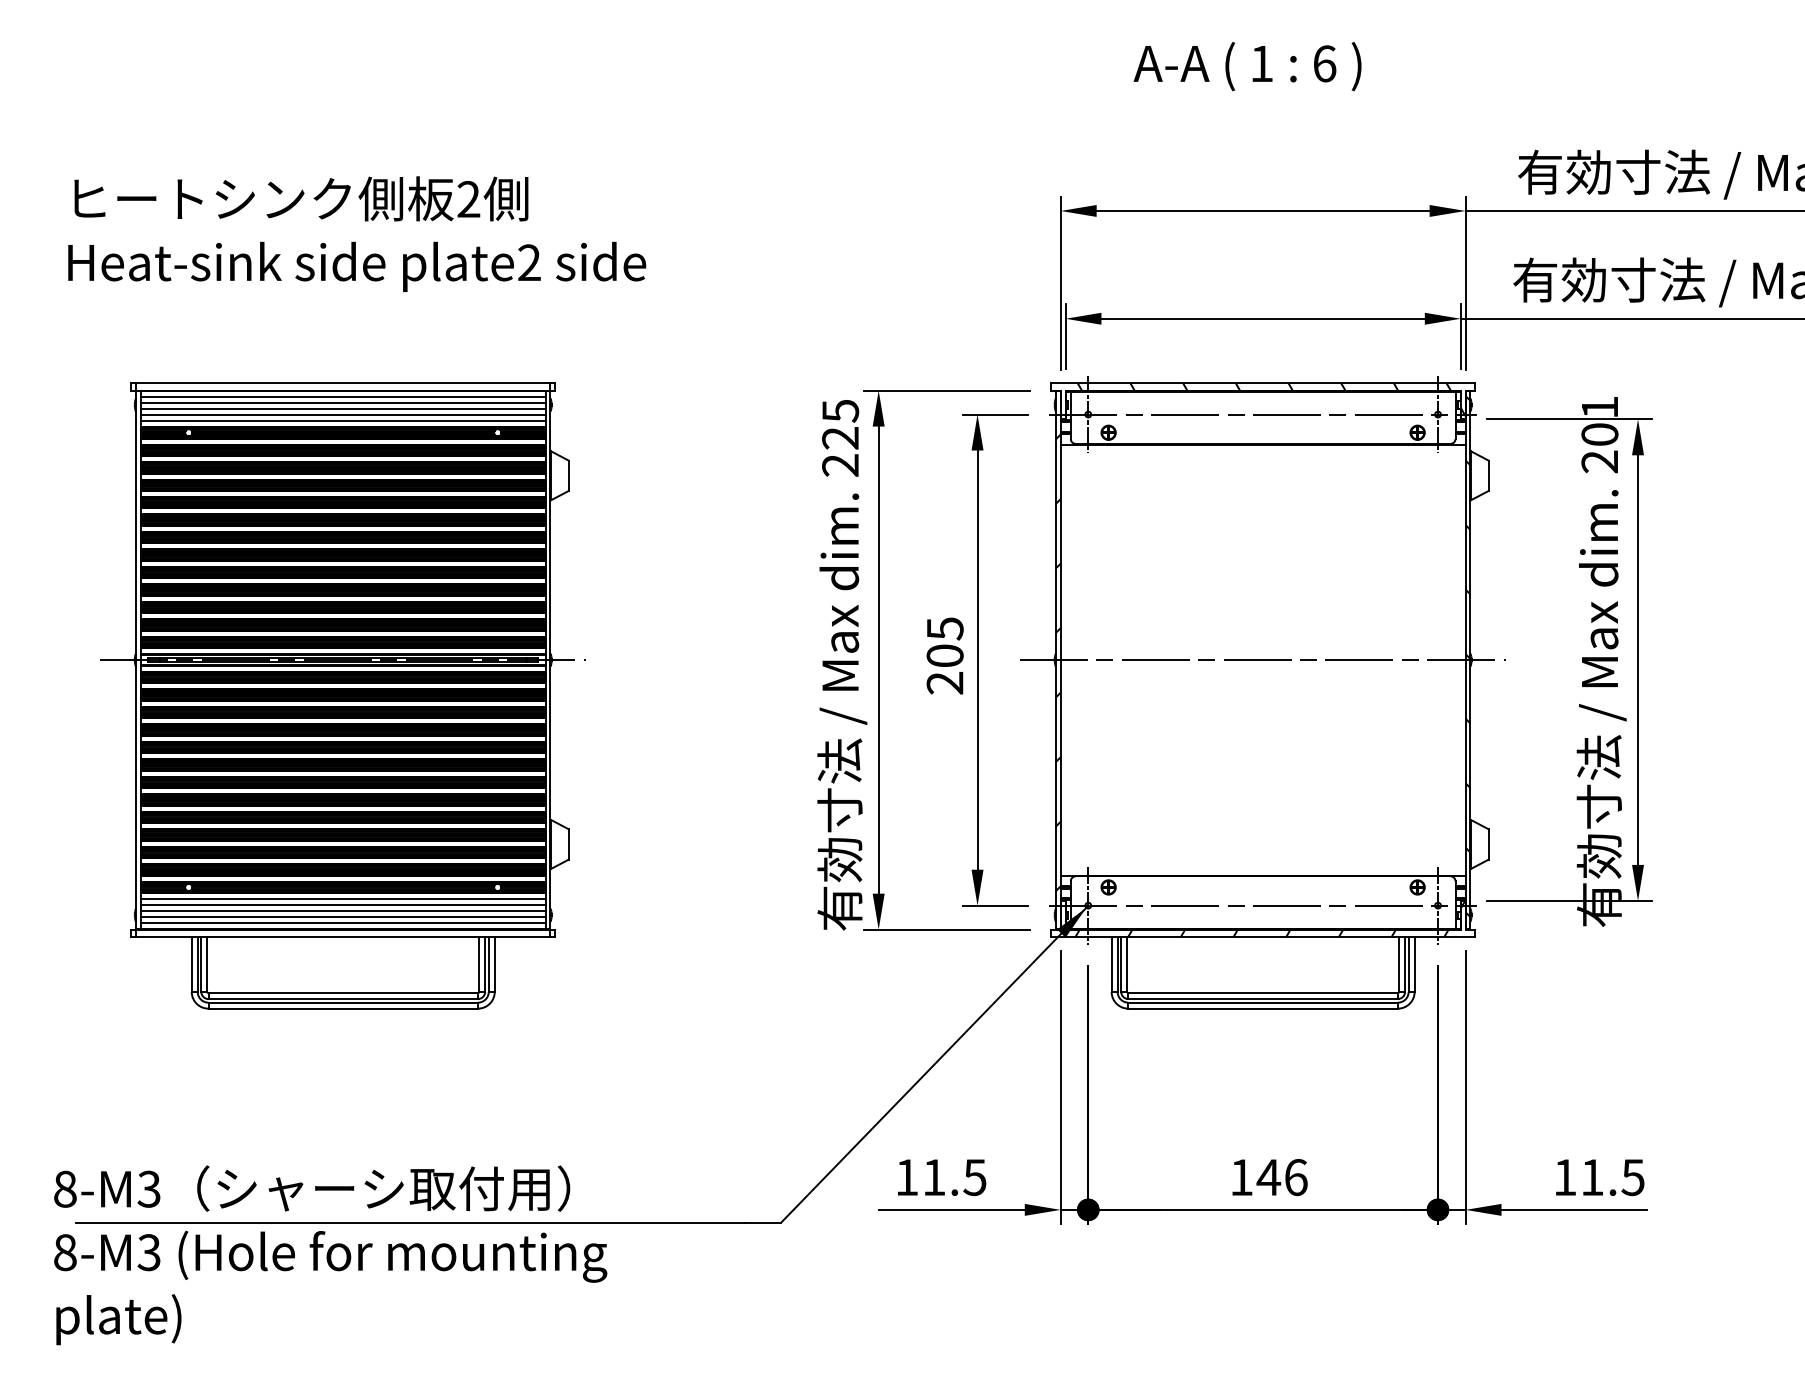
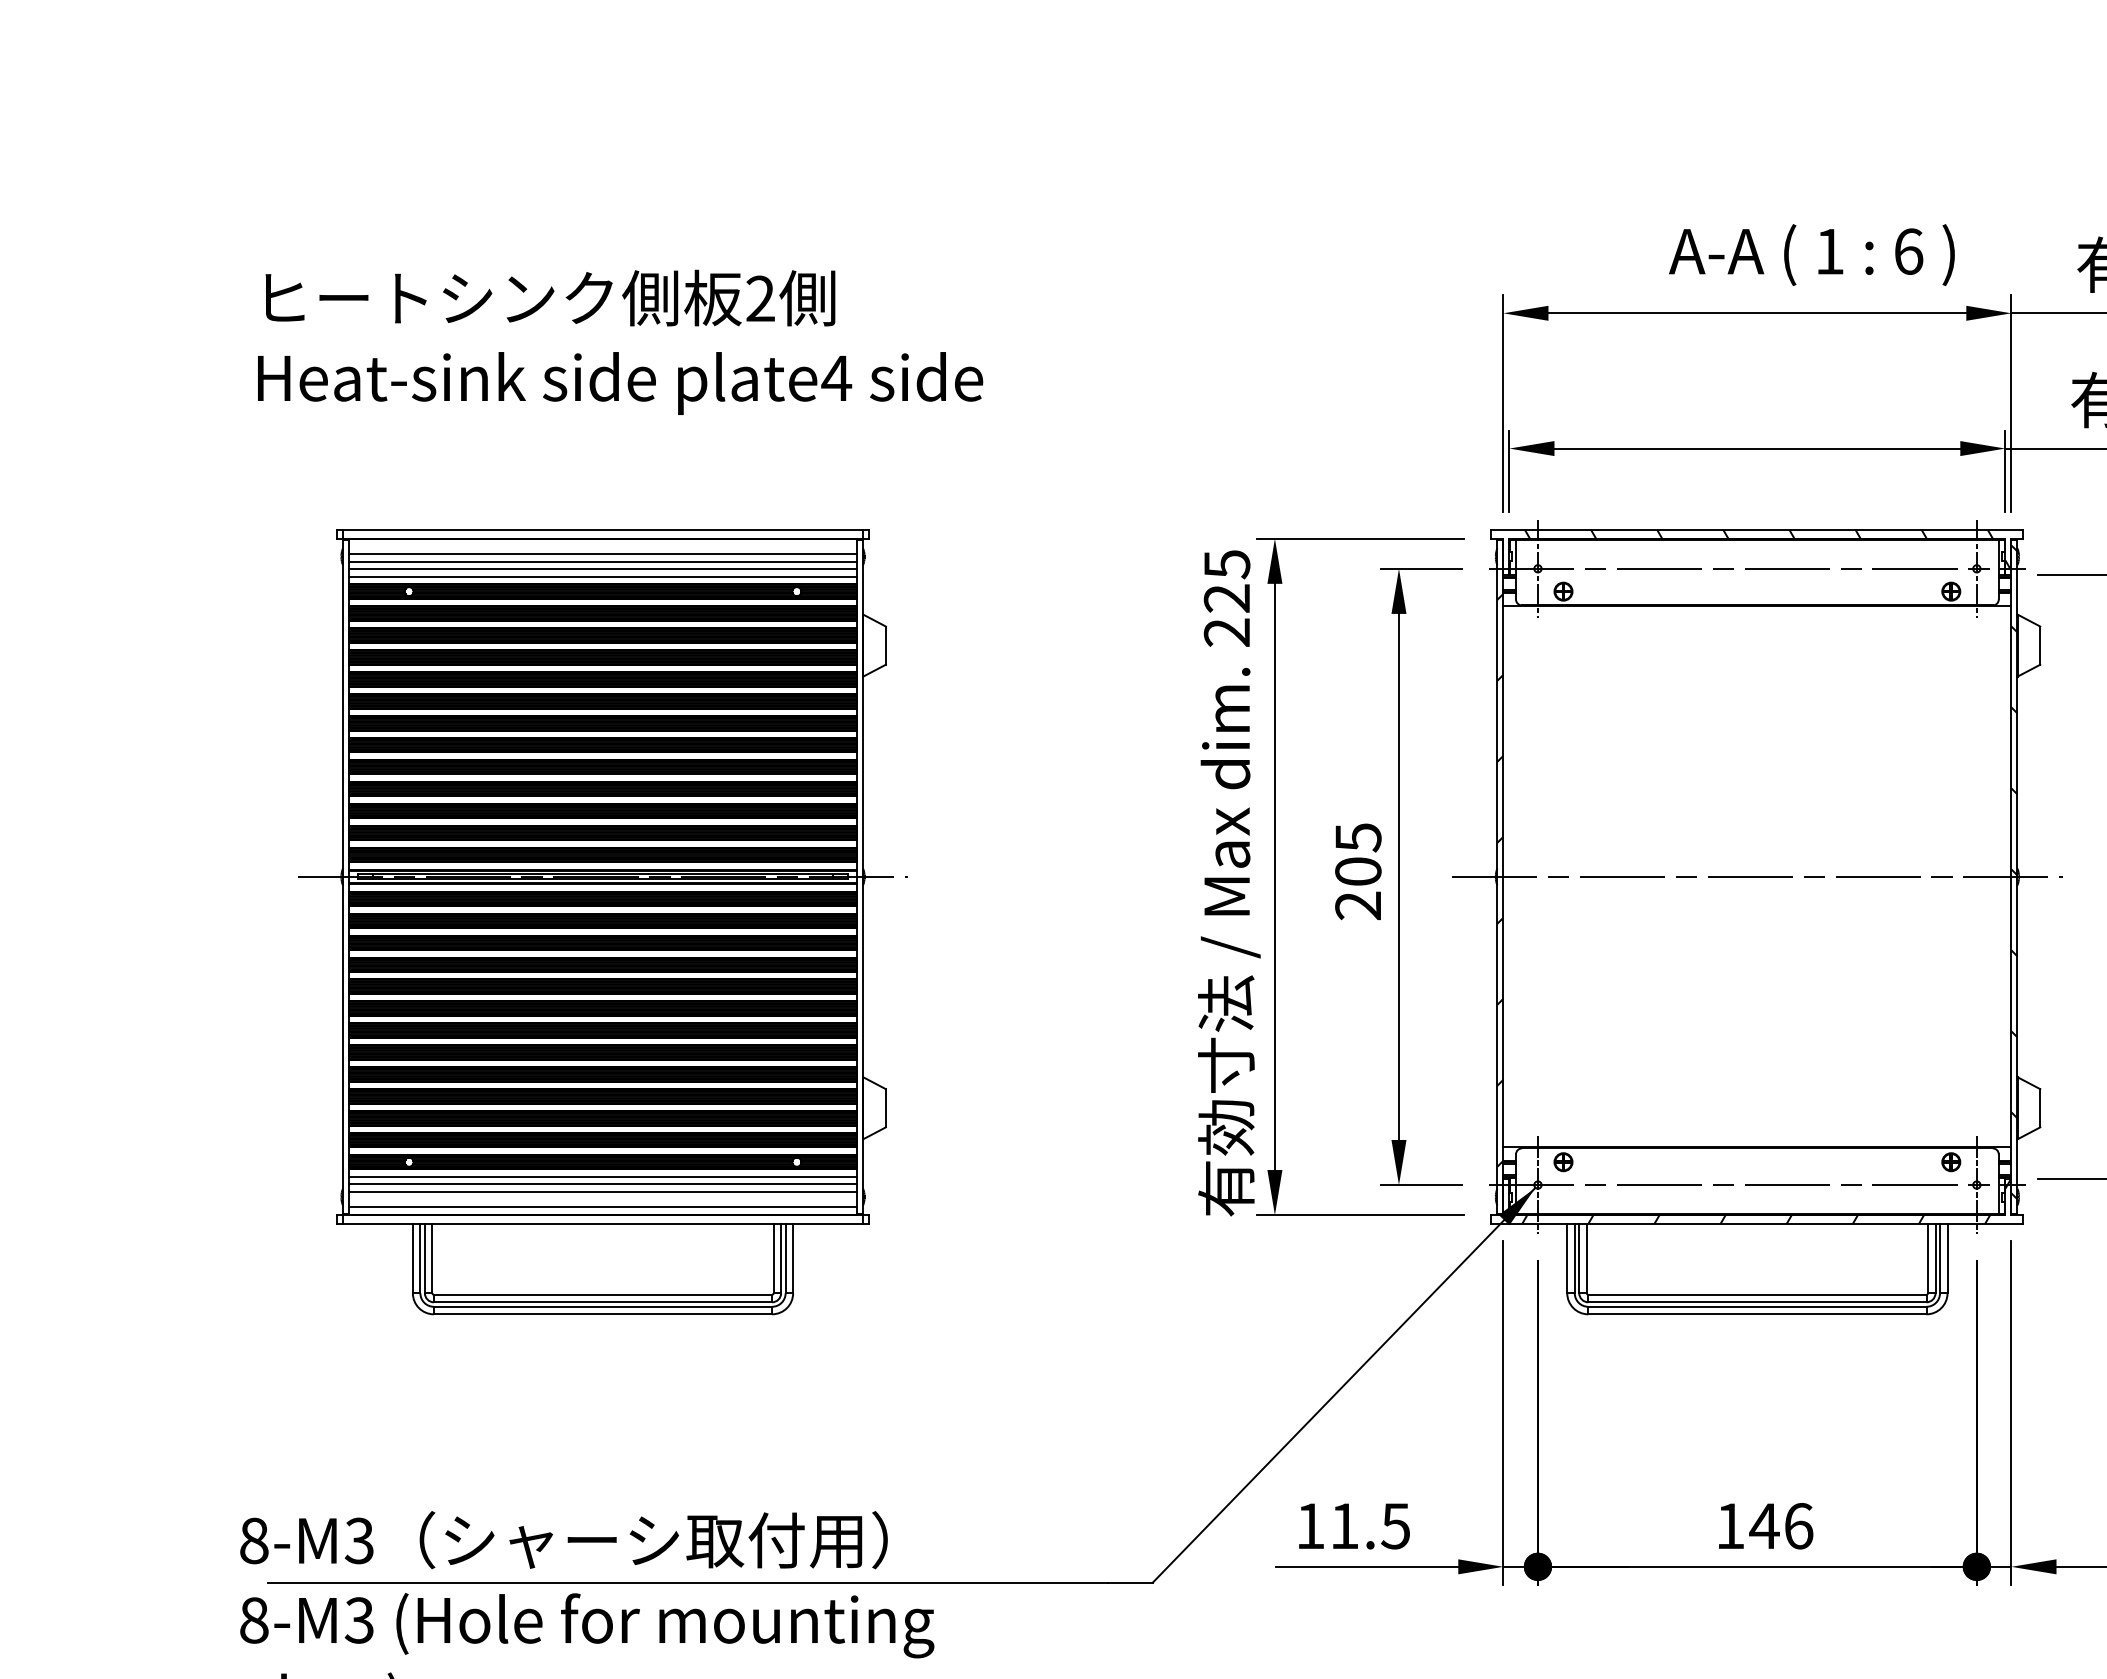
text: (1247, 66) -> (1811, 254), moved
text: (529, 262) -> (836, 377), plate2 -> plate4
line: (342, 397) -> (602, 547), removed
line: (342, 917) -> (602, 1199), removed

